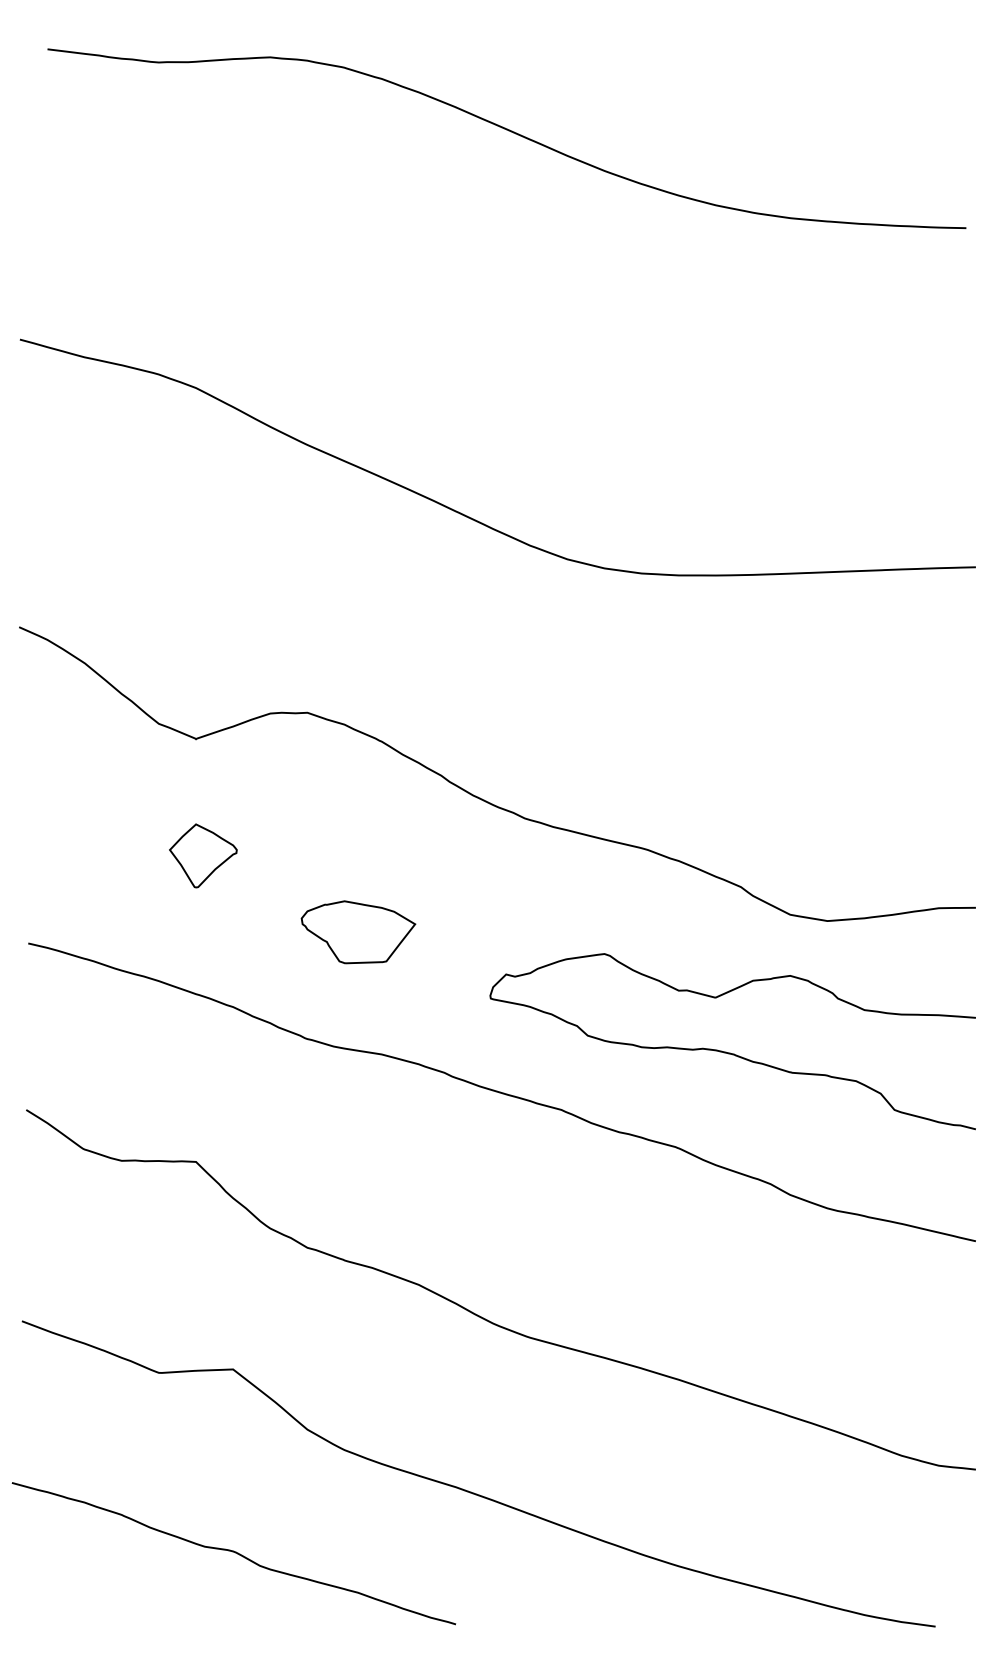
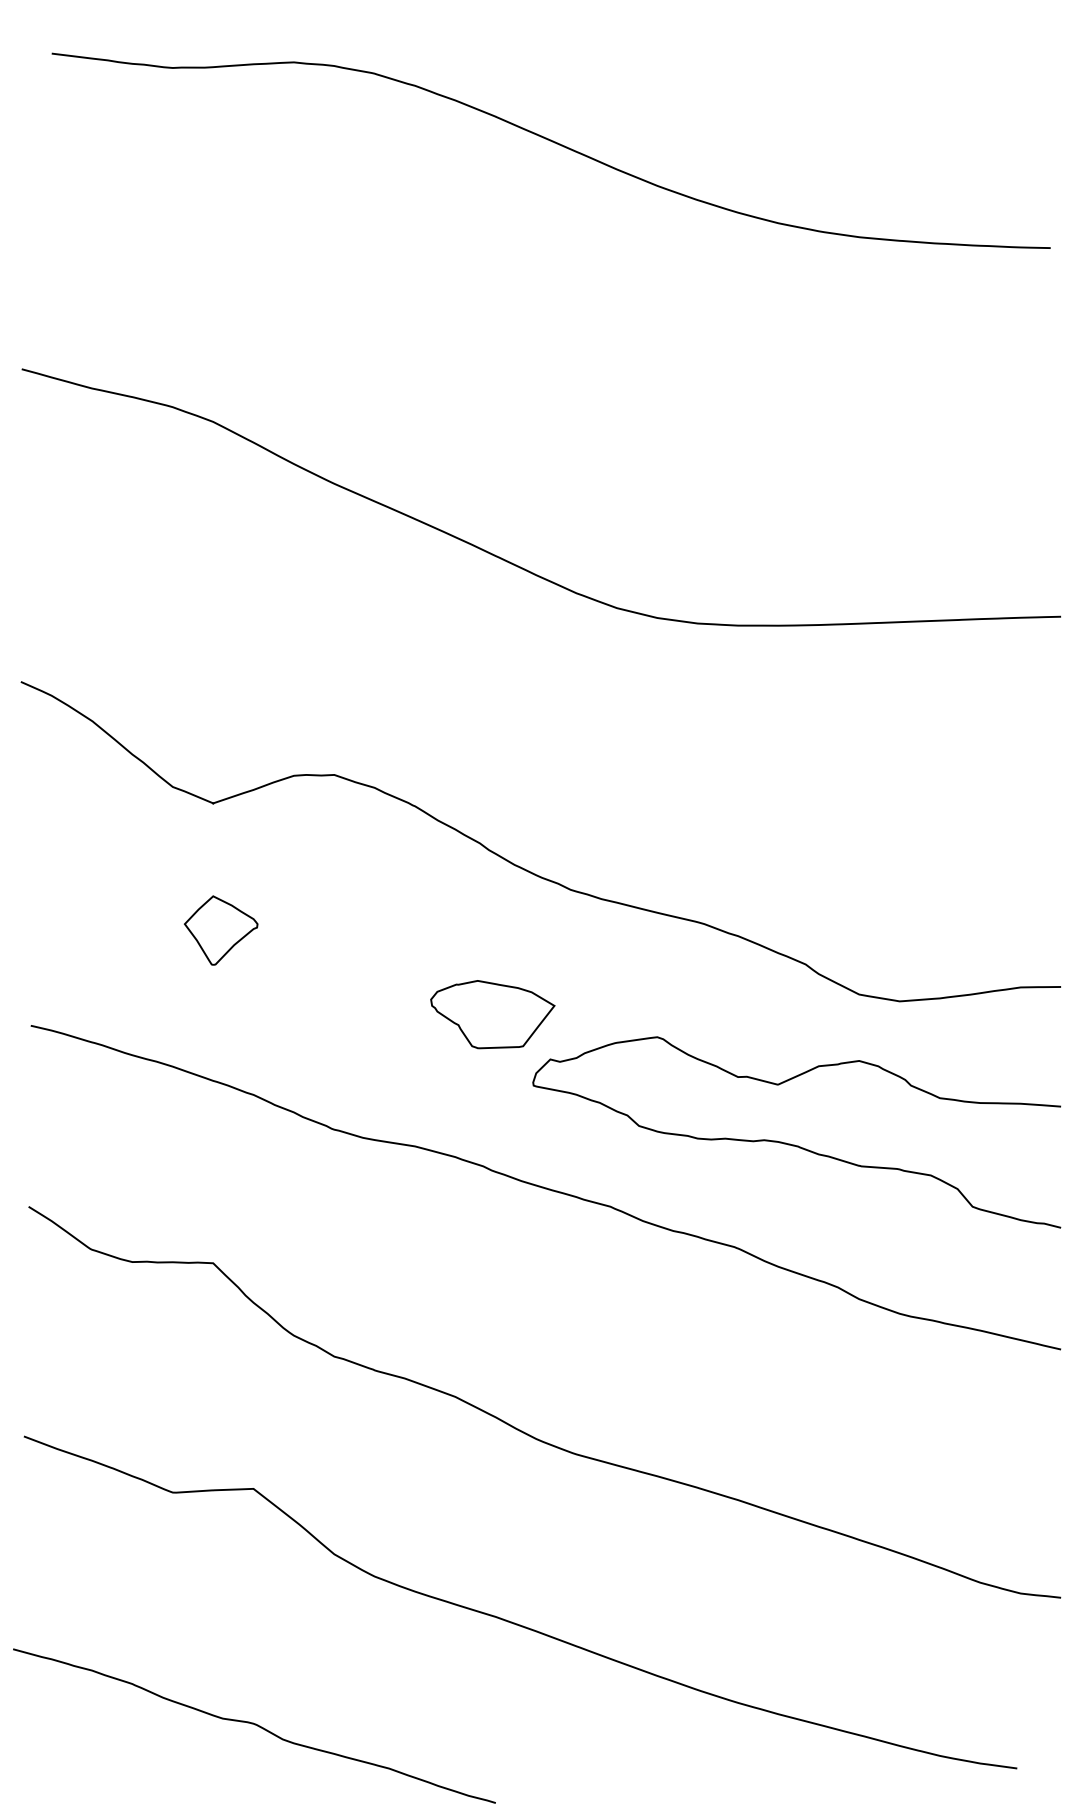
part: (358, 932) -> (492, 1014), moved
curve: (234, 1553) -> (254, 1725), moved

